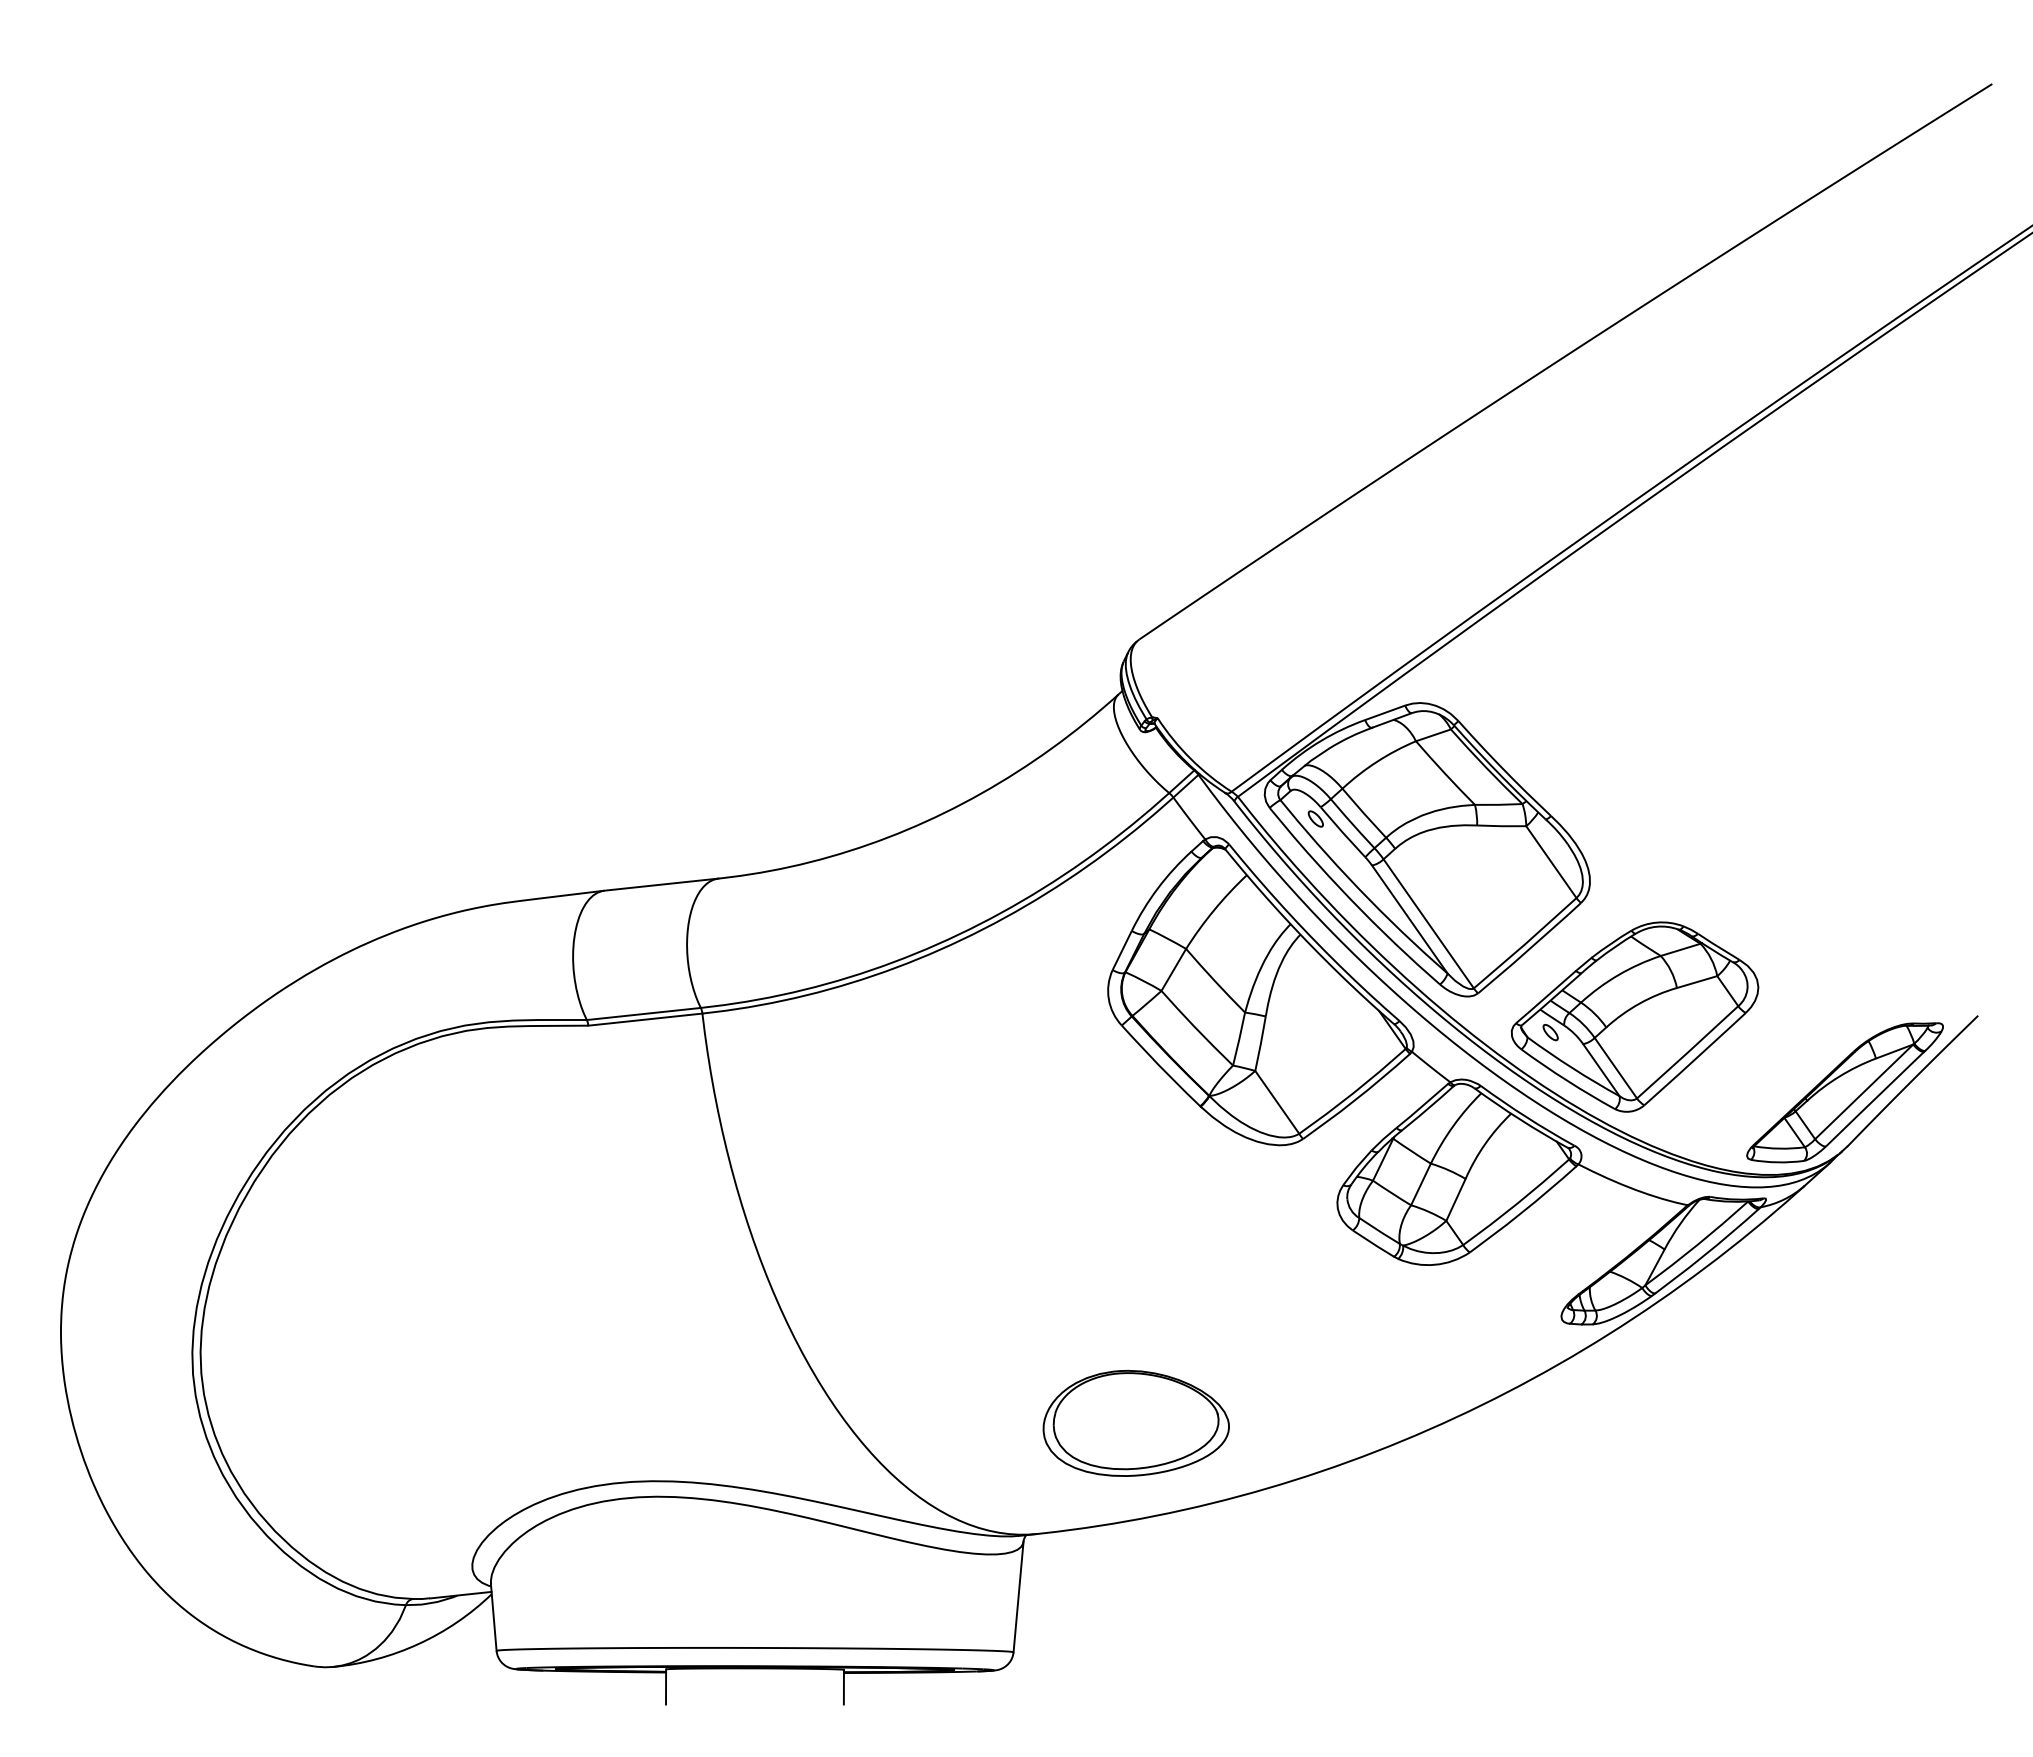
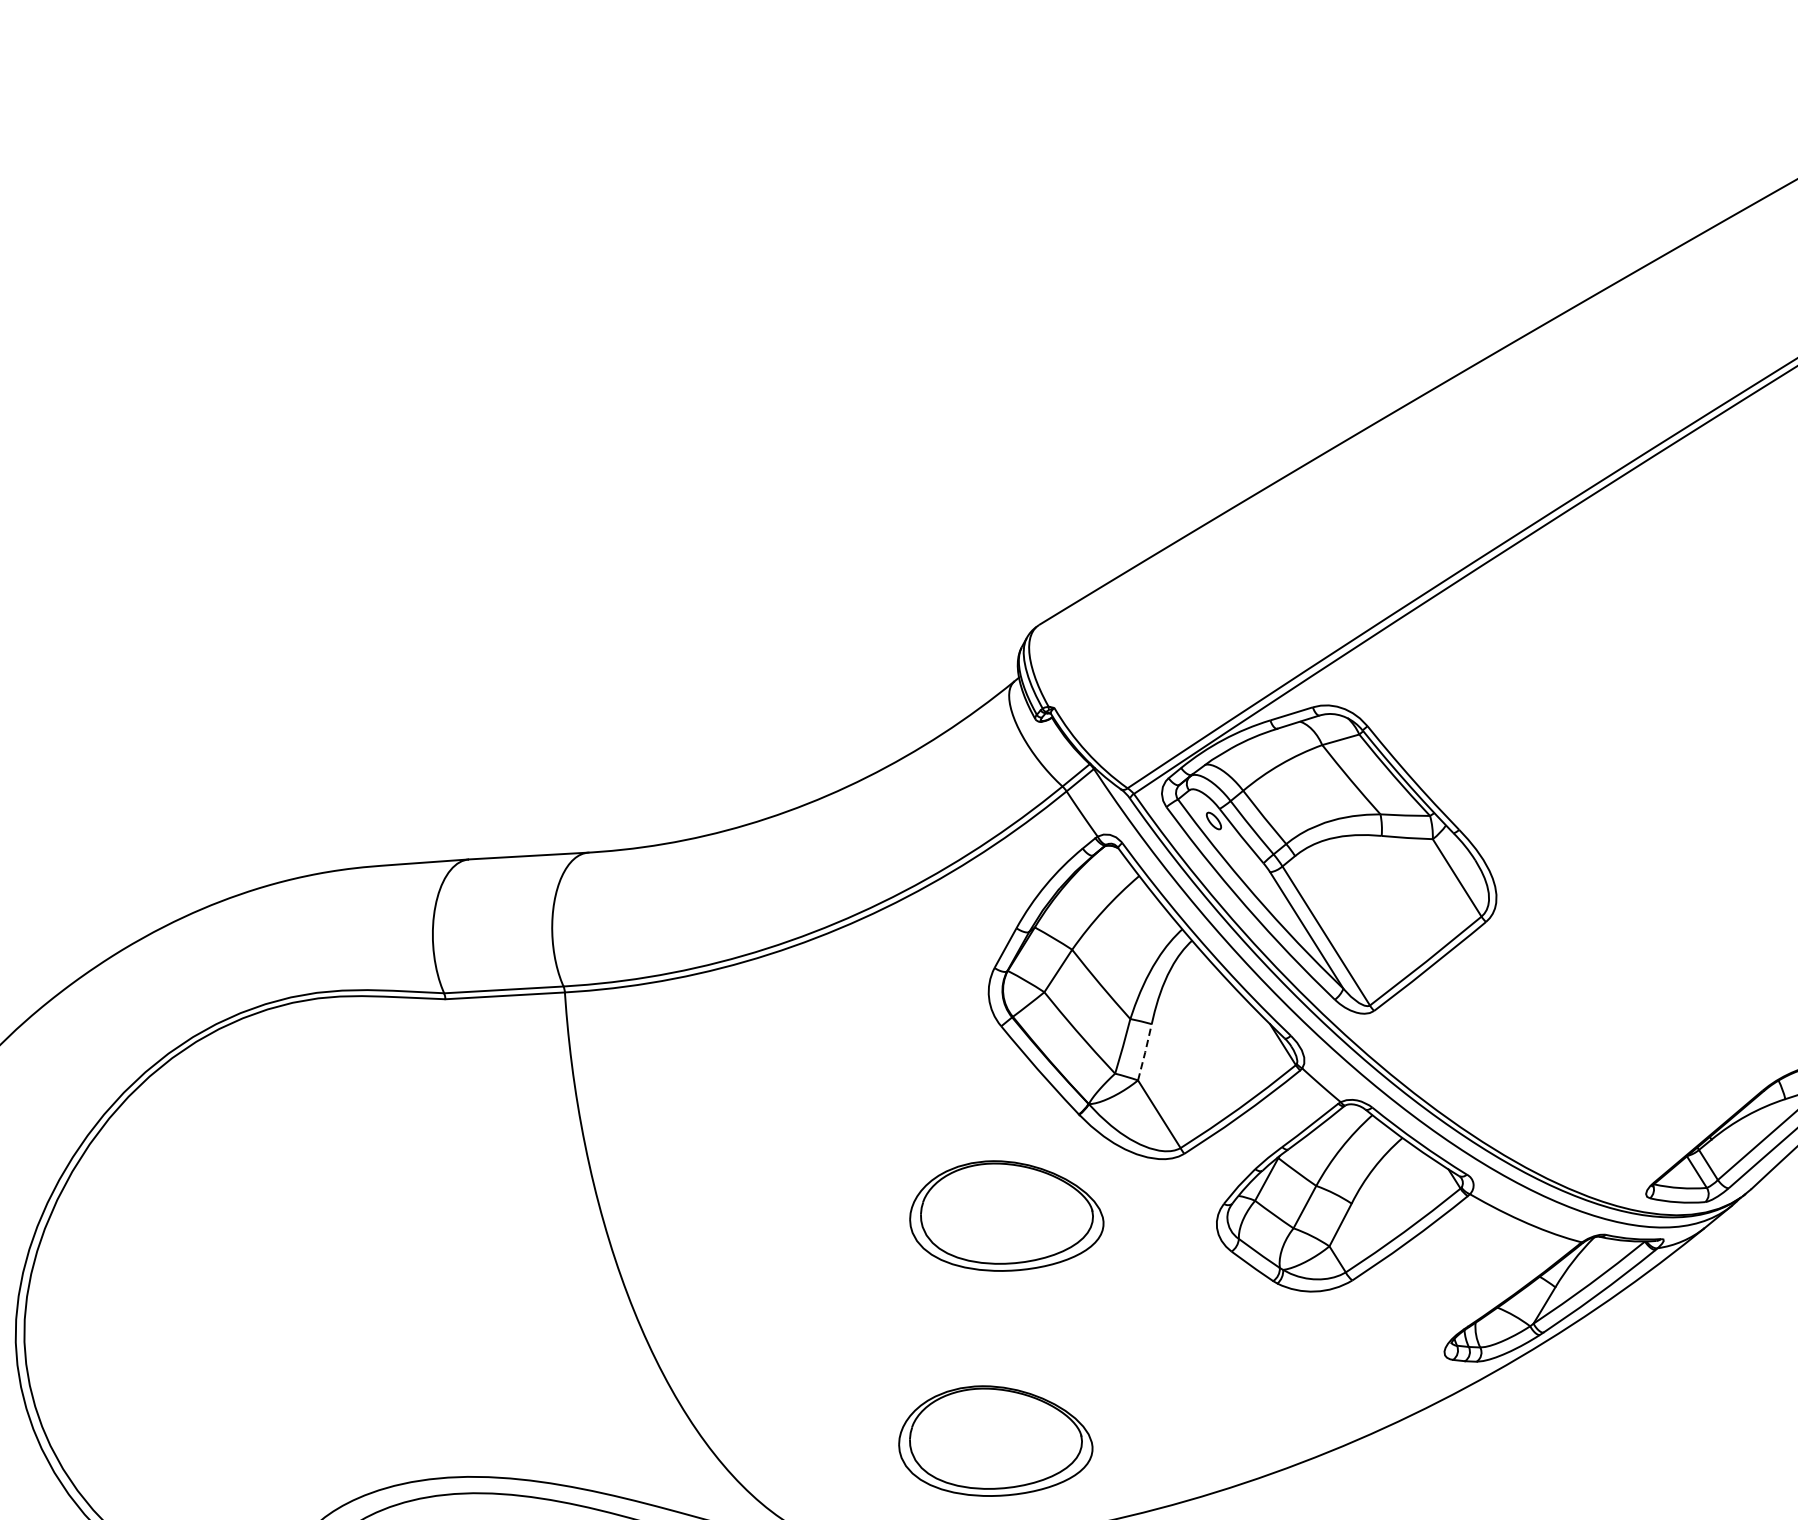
part: (1634, 1016) -> (1535, 1042), removed
line: (1260, 1043) -> (1144, 1052), solid -> dashed
part: (1135, 1206) -> (1006, 1215), added

